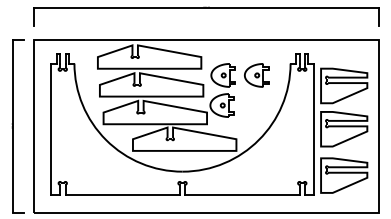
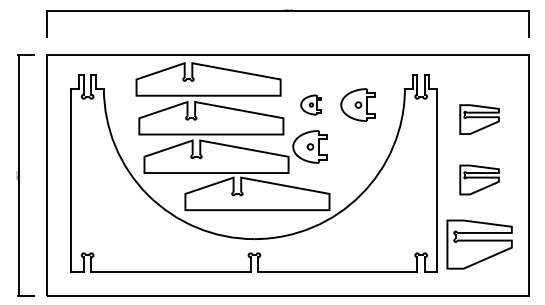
part: (222, 75) -> (310, 104), size x0.6
part: (344, 85) -> (479, 119), size x0.6
part: (344, 128) -> (479, 179), size x0.6

